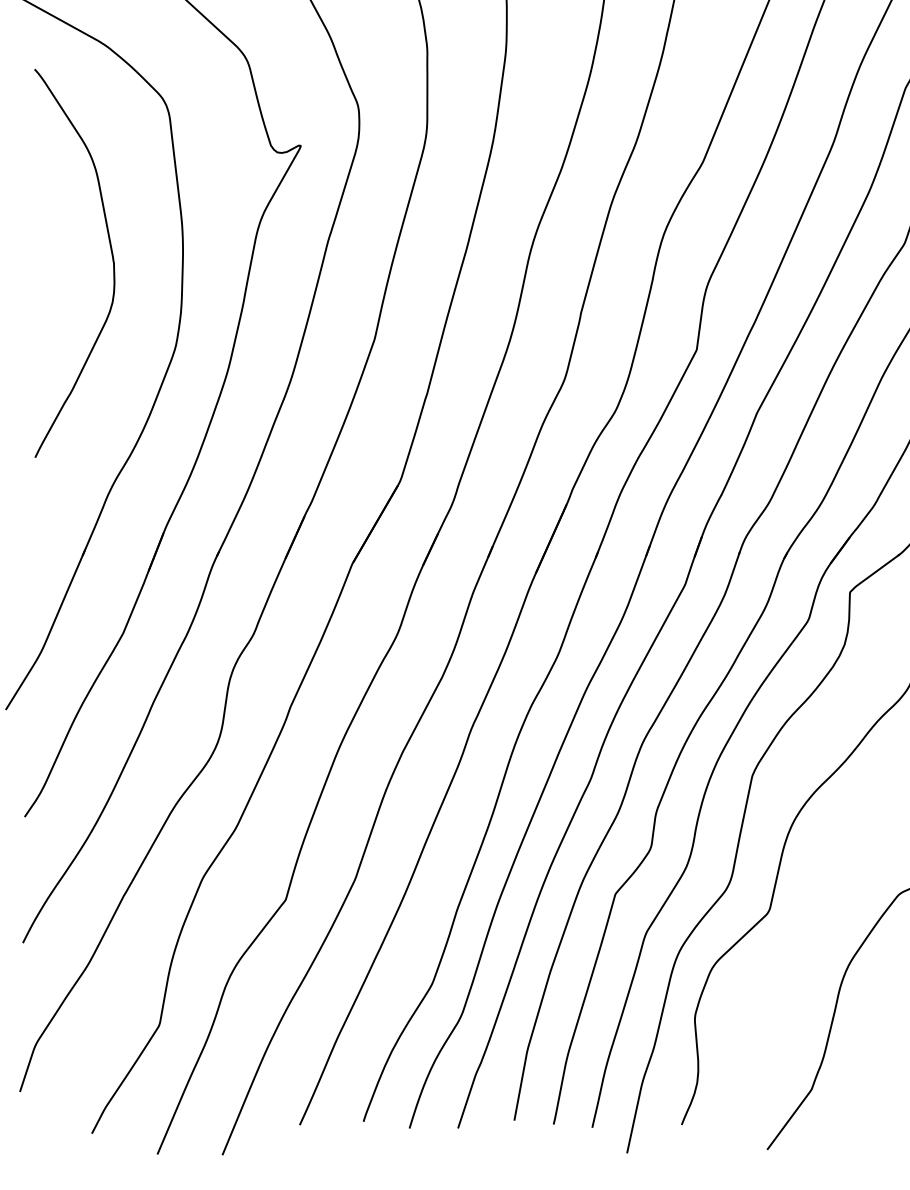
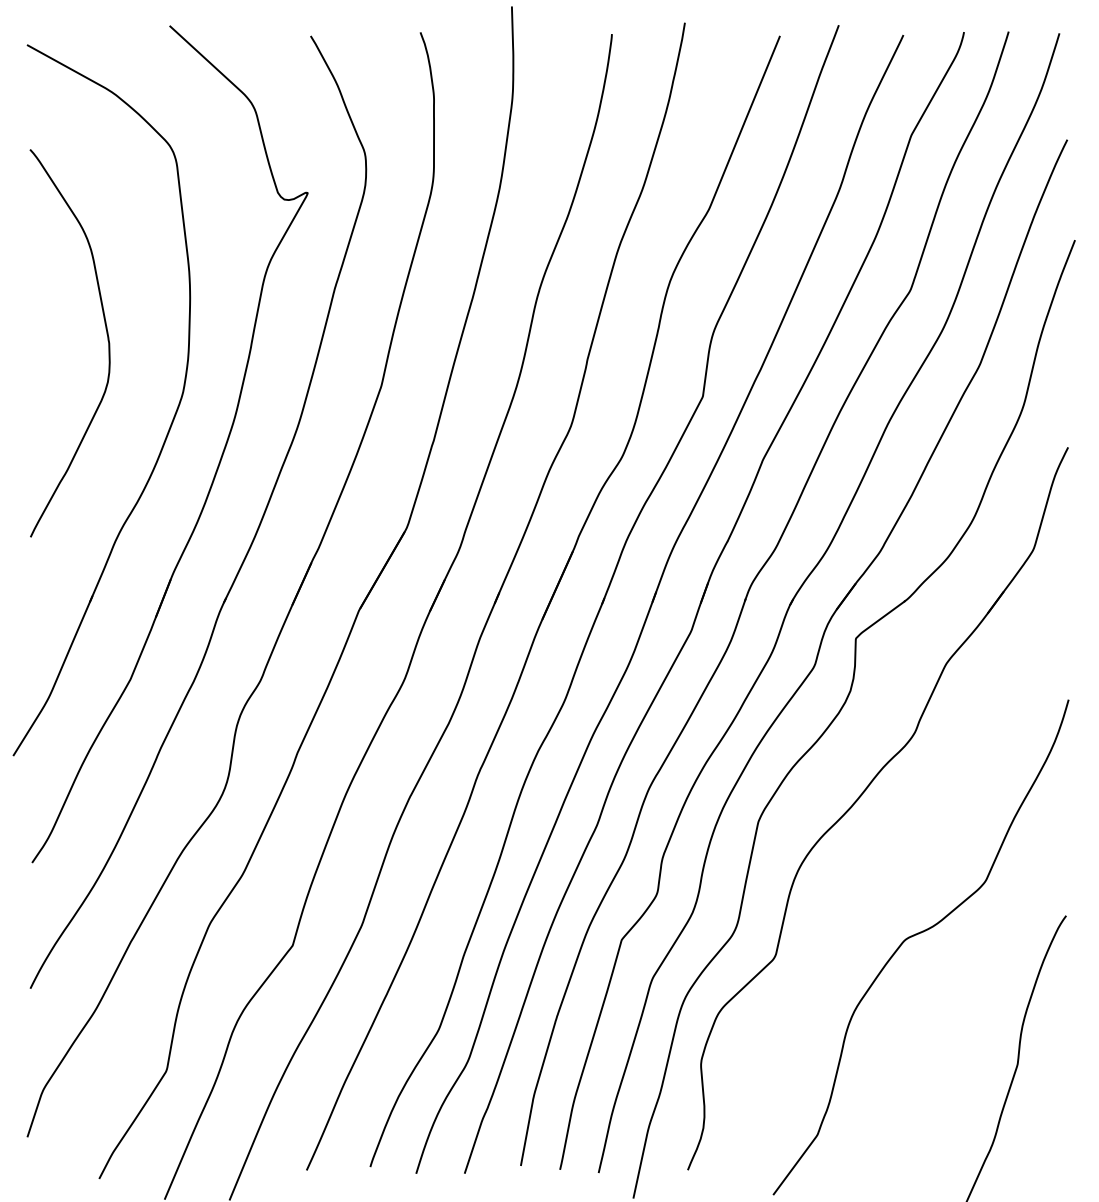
curve: (111, 254) -> (106, 334), moved

